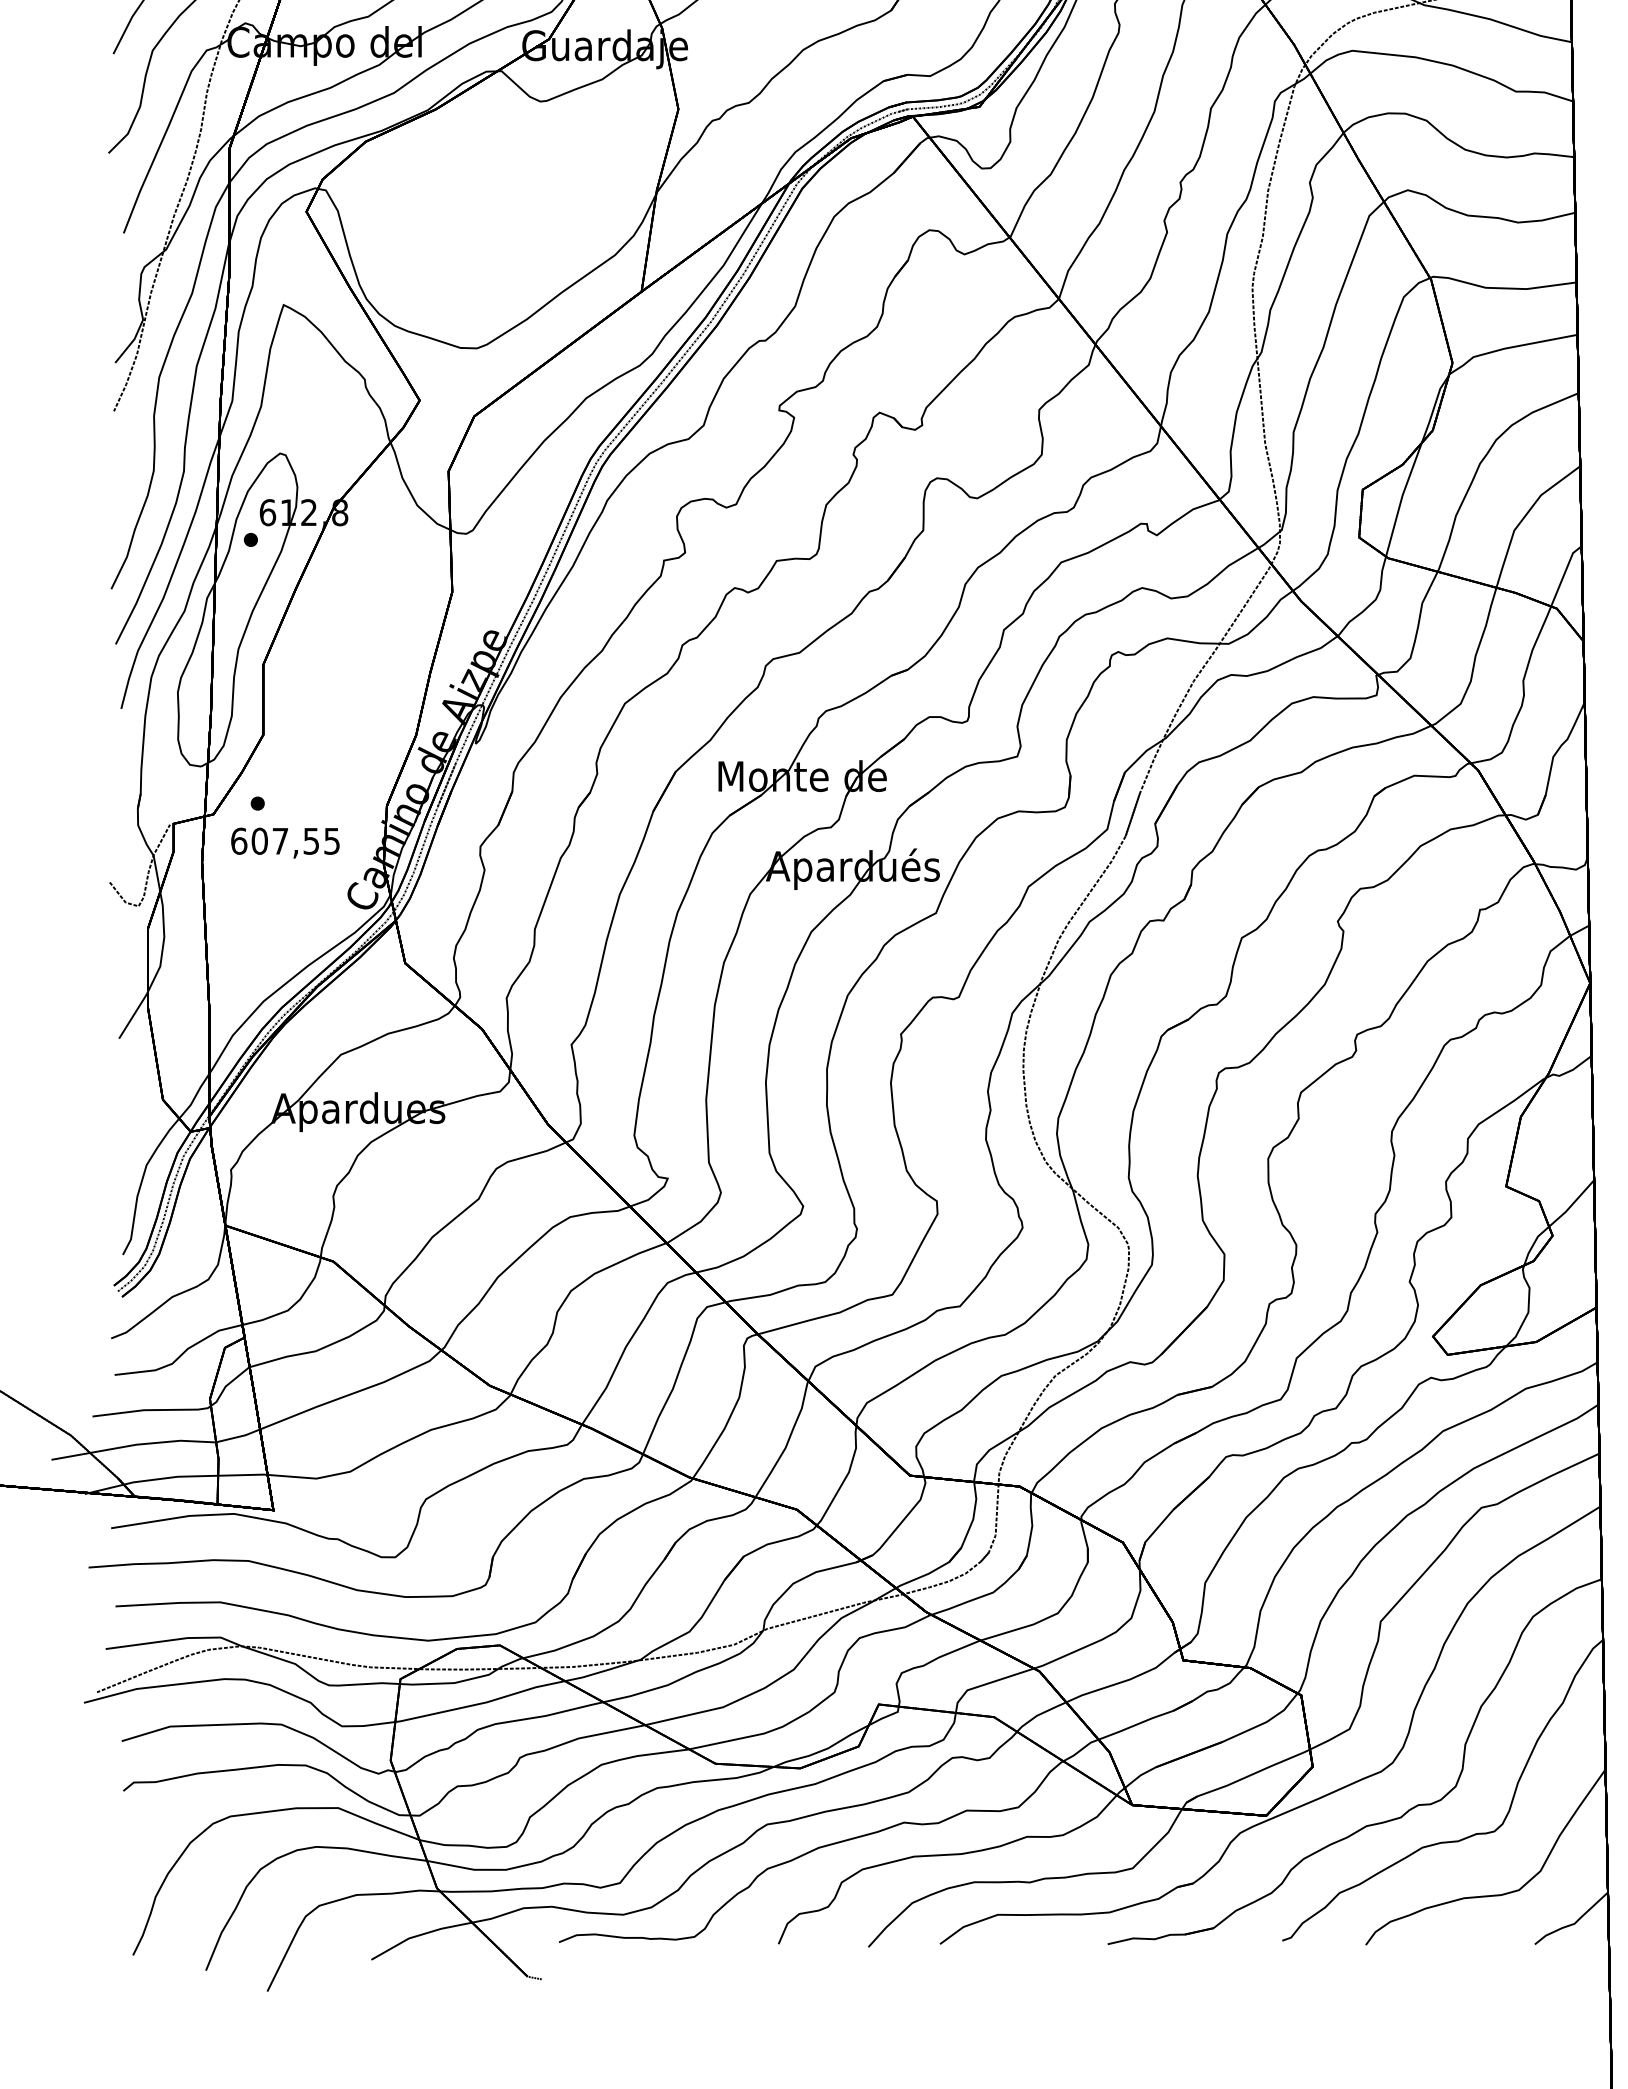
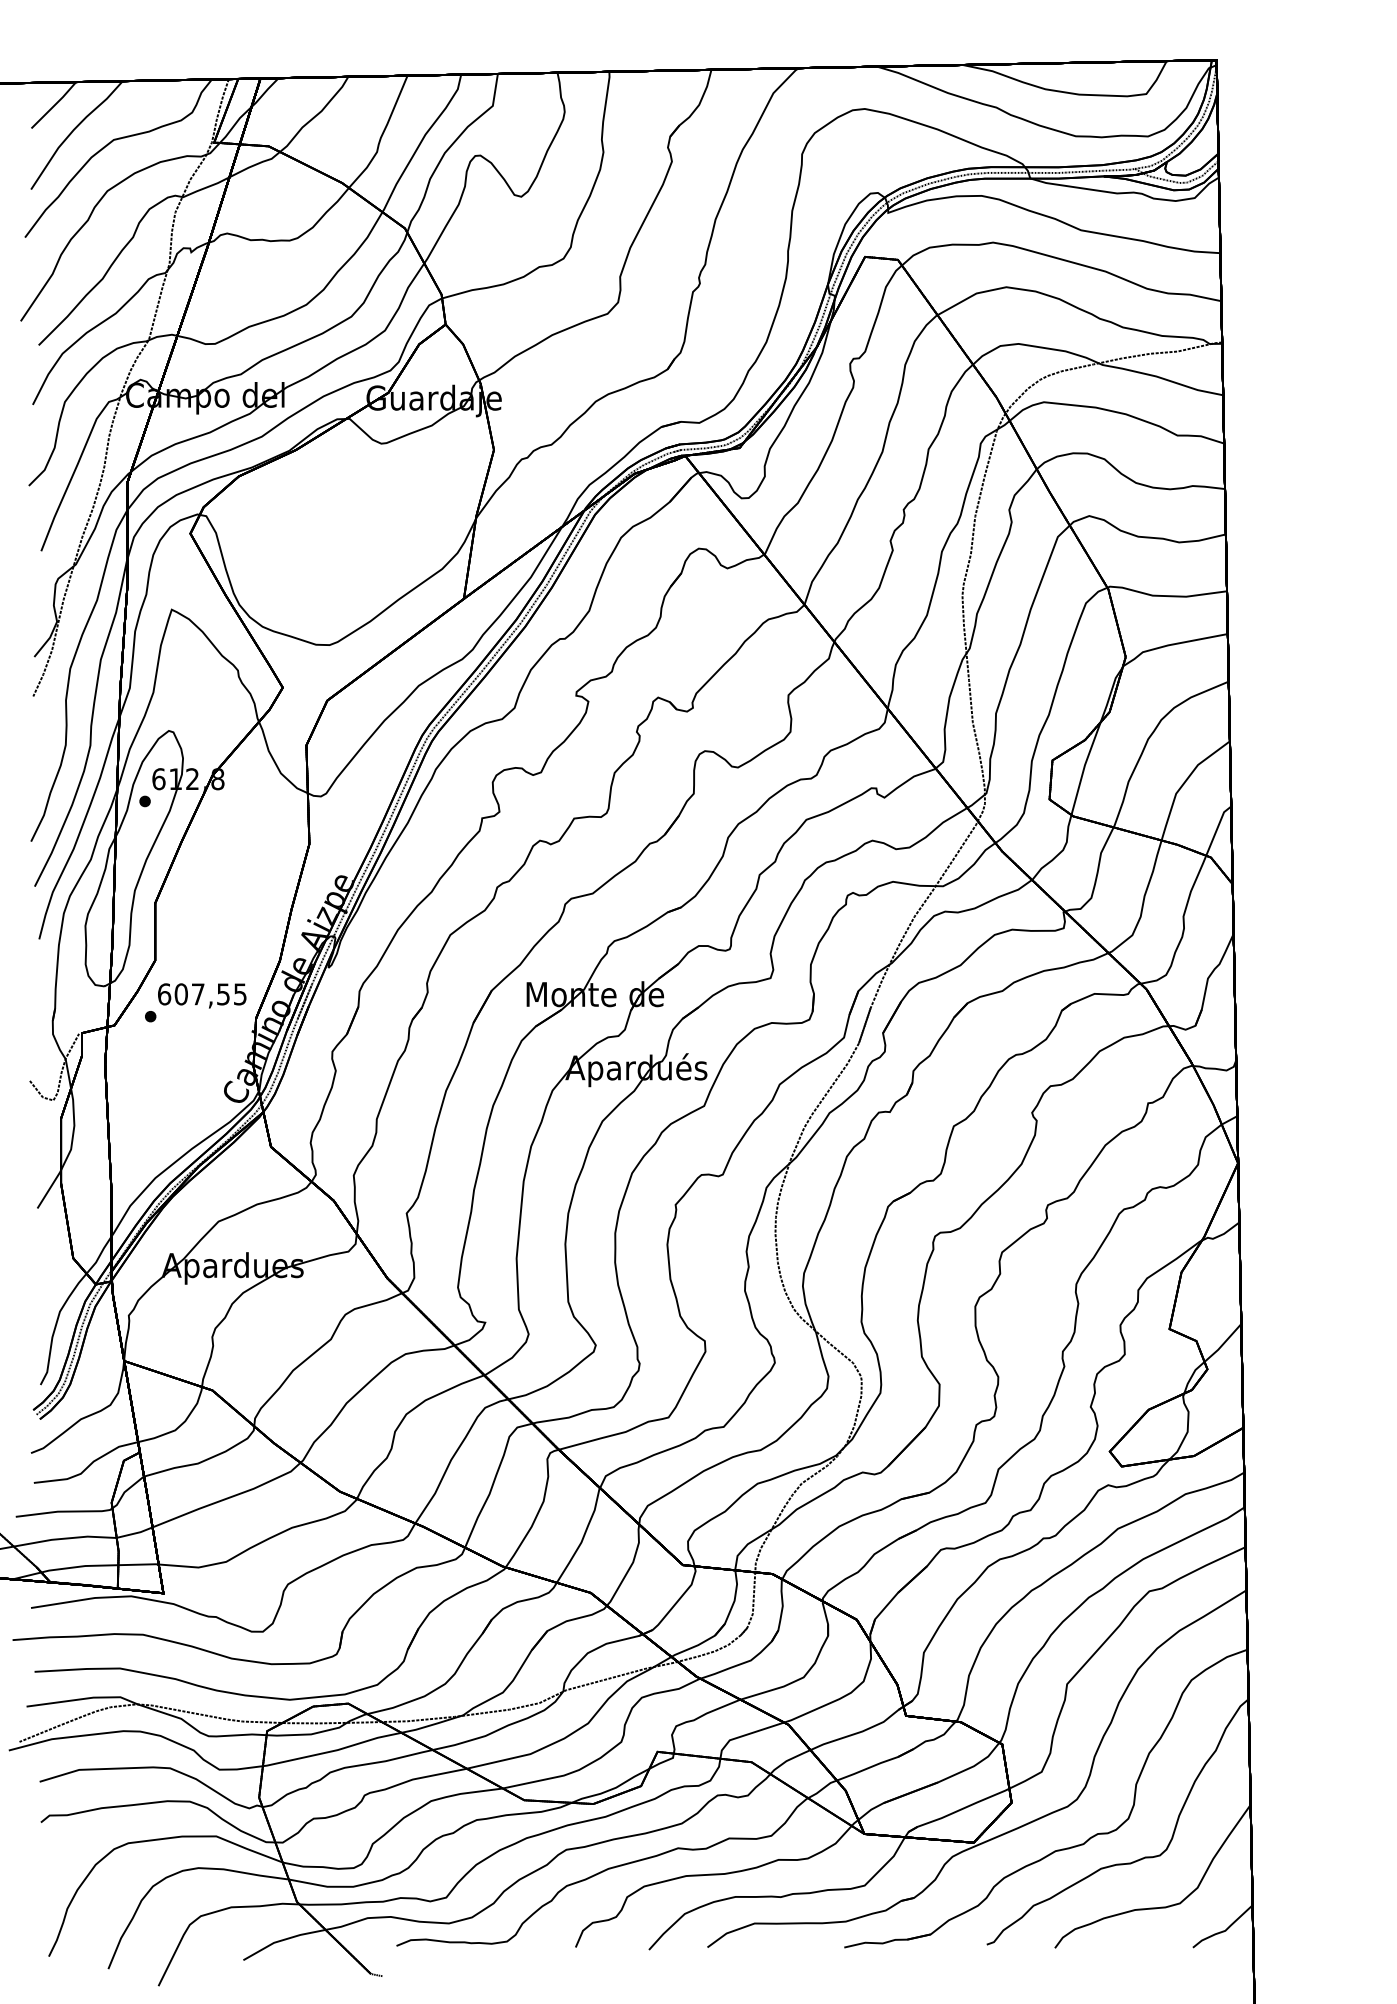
text: (285, 842) -> (202, 995), moved

